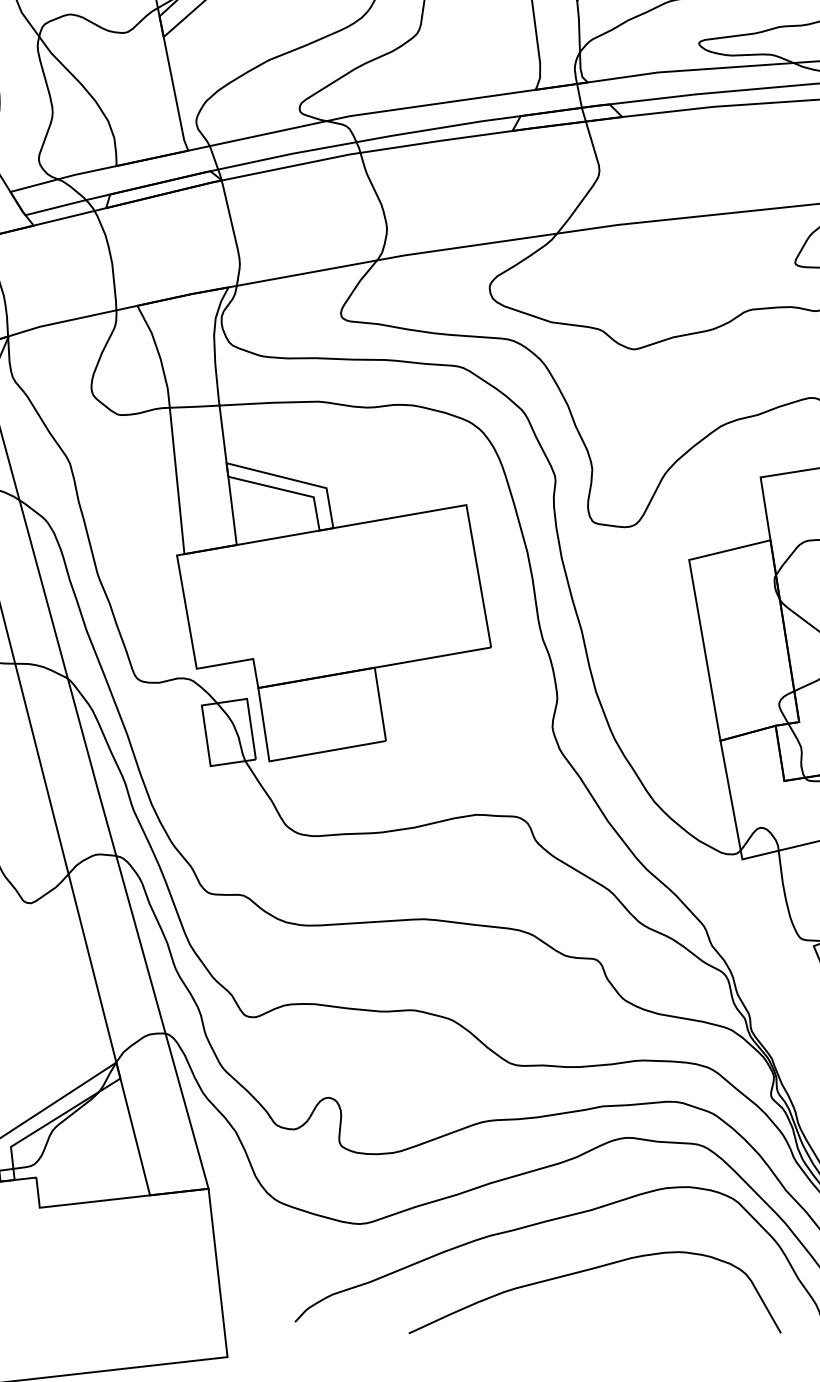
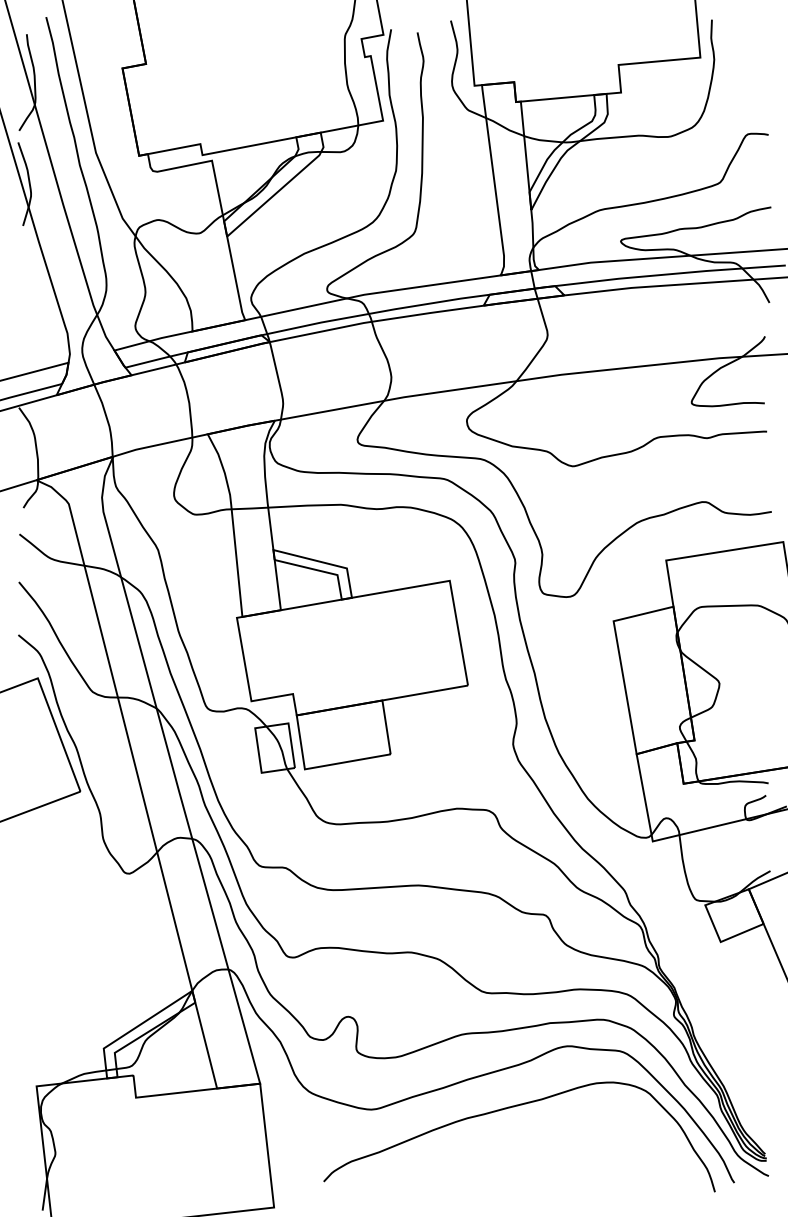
curve: (588, 1271) -> (539, 1144), removed

